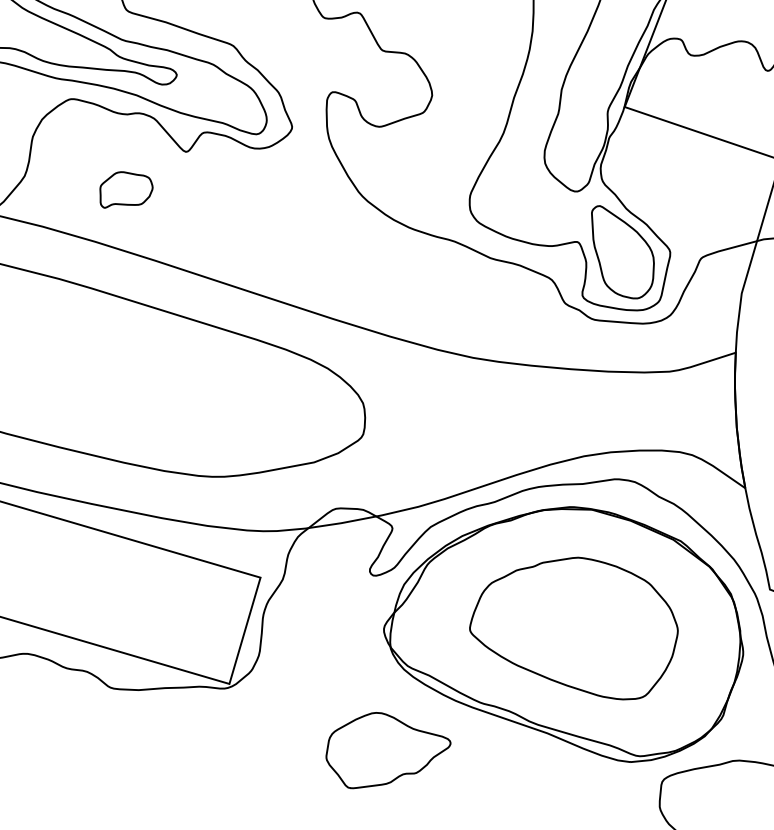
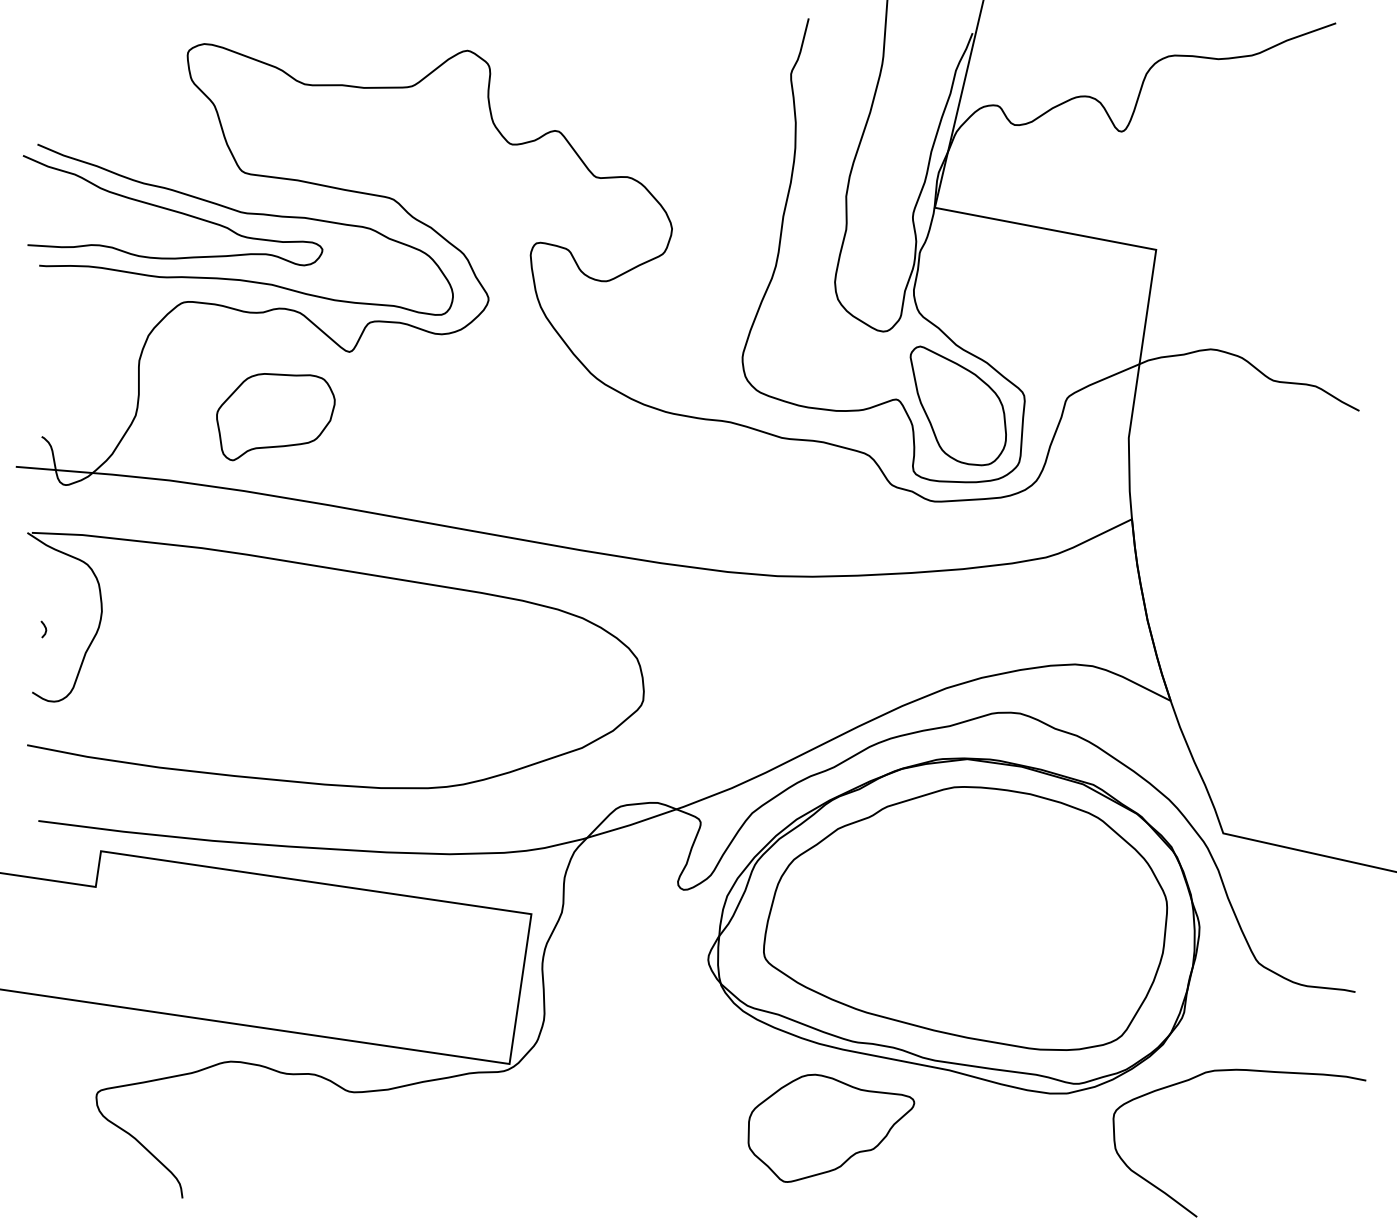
part: (125, 191) -> (275, 417), size x1.67
part: (574, 624) -> (965, 918), size x1.43
part: (388, 753) -> (831, 1127), moved

